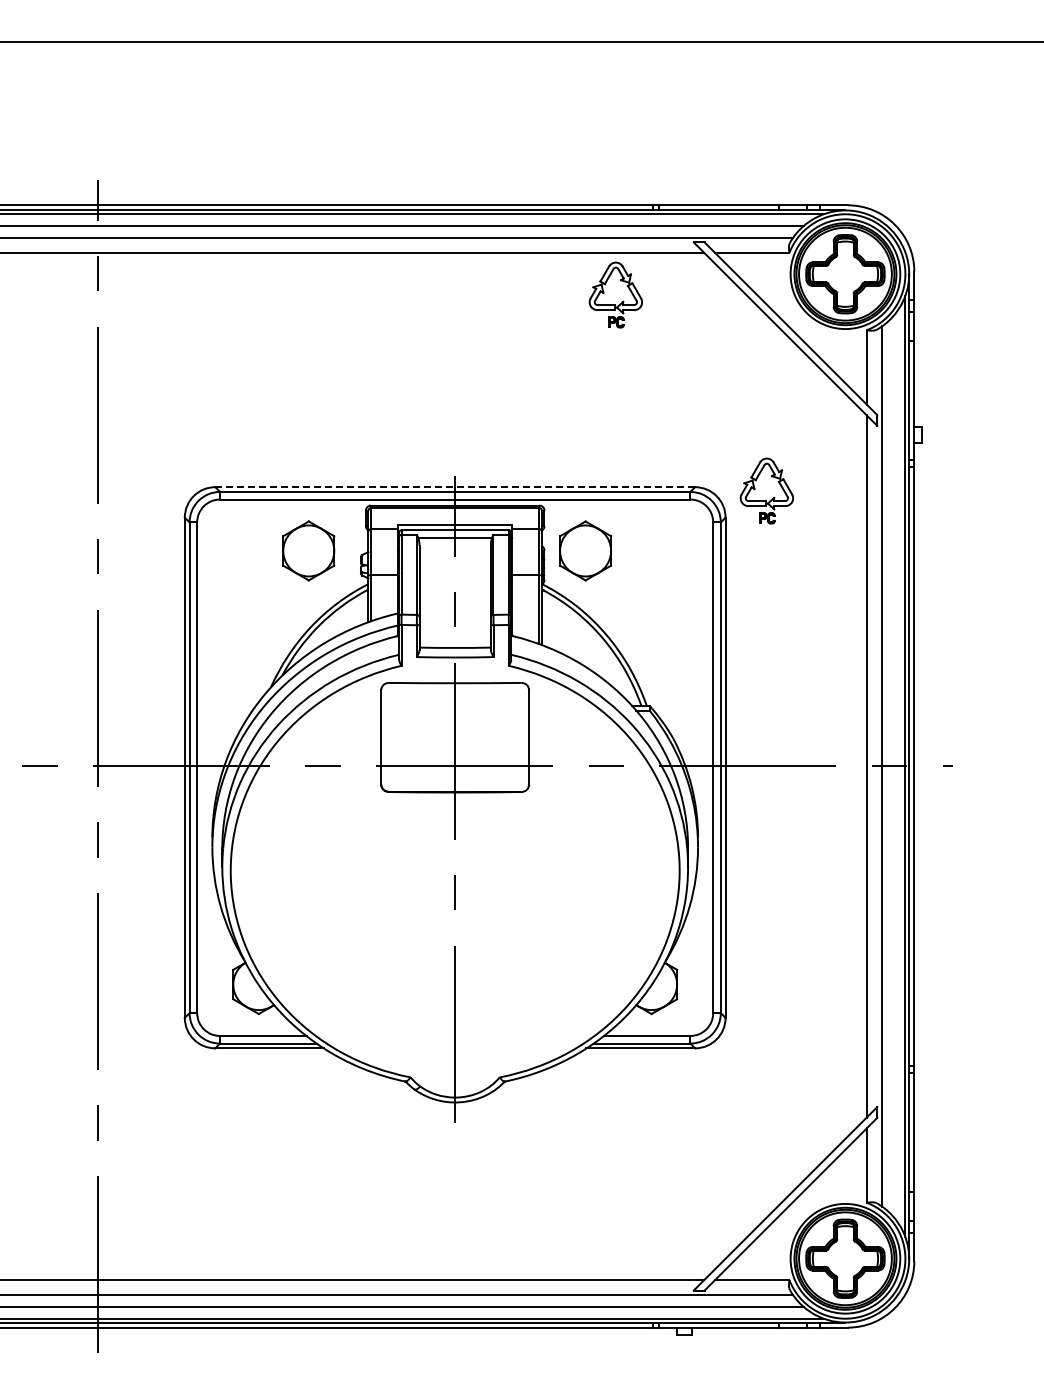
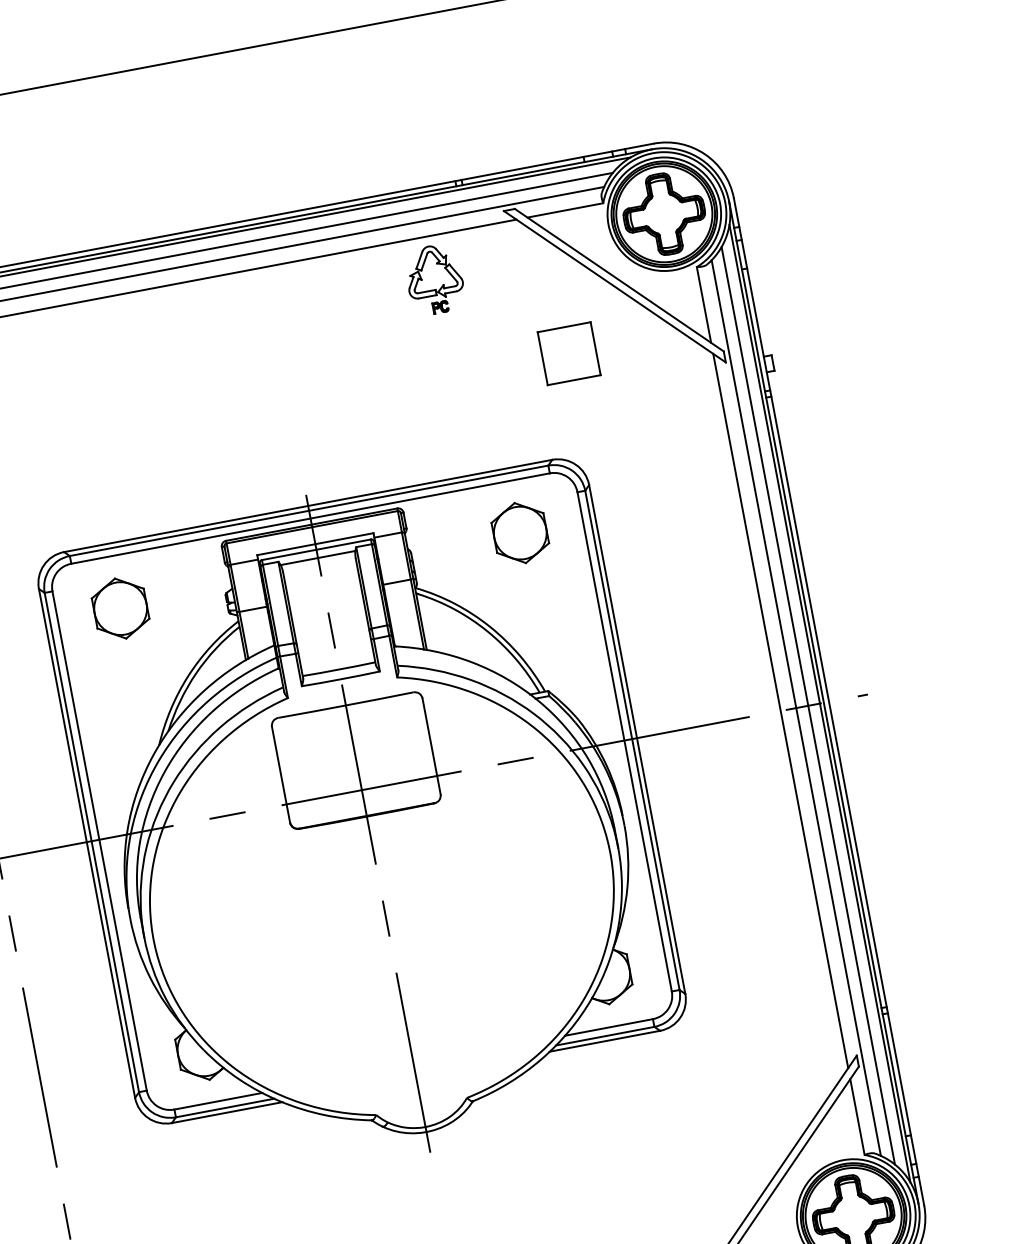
part: (729, 389) -> (568, 353), added
line: (455, 487) -> (308, 506), dashed -> solid
part: (766, 490) -> (625, 449), removed
part: (308, 550) -> (120, 608), moved
part: (585, 550) -> (520, 532), moved
line: (893, 766) -> (807, 705), added

